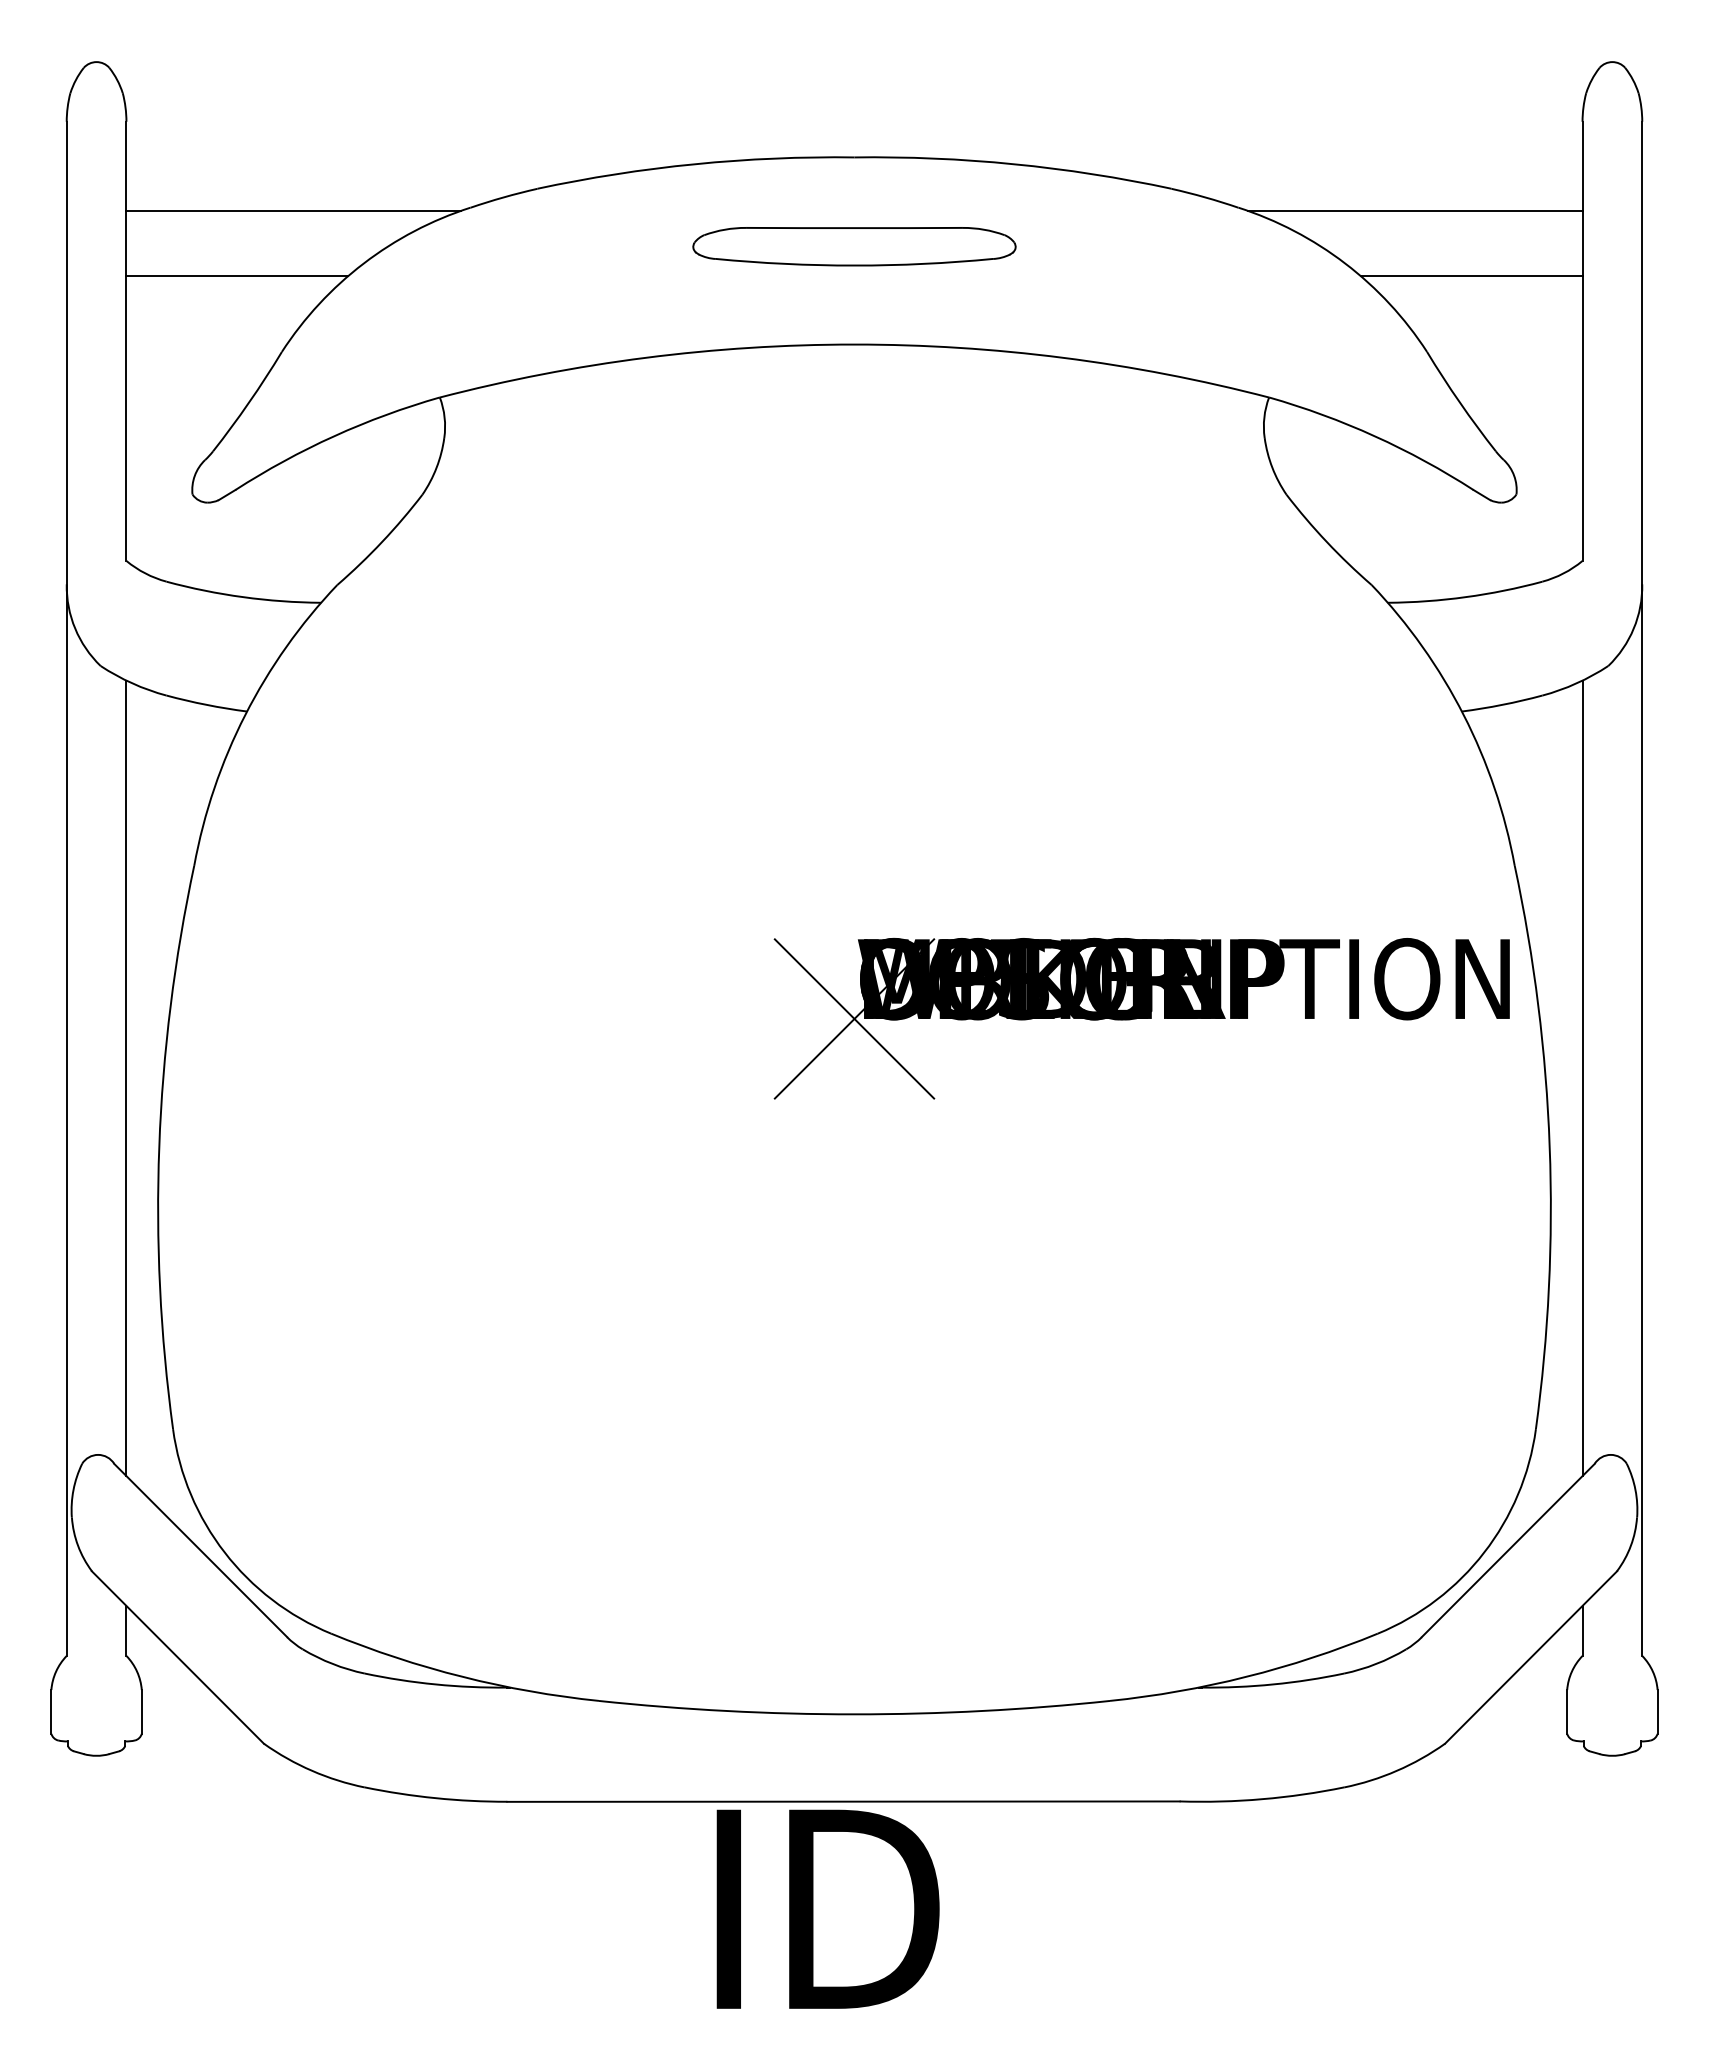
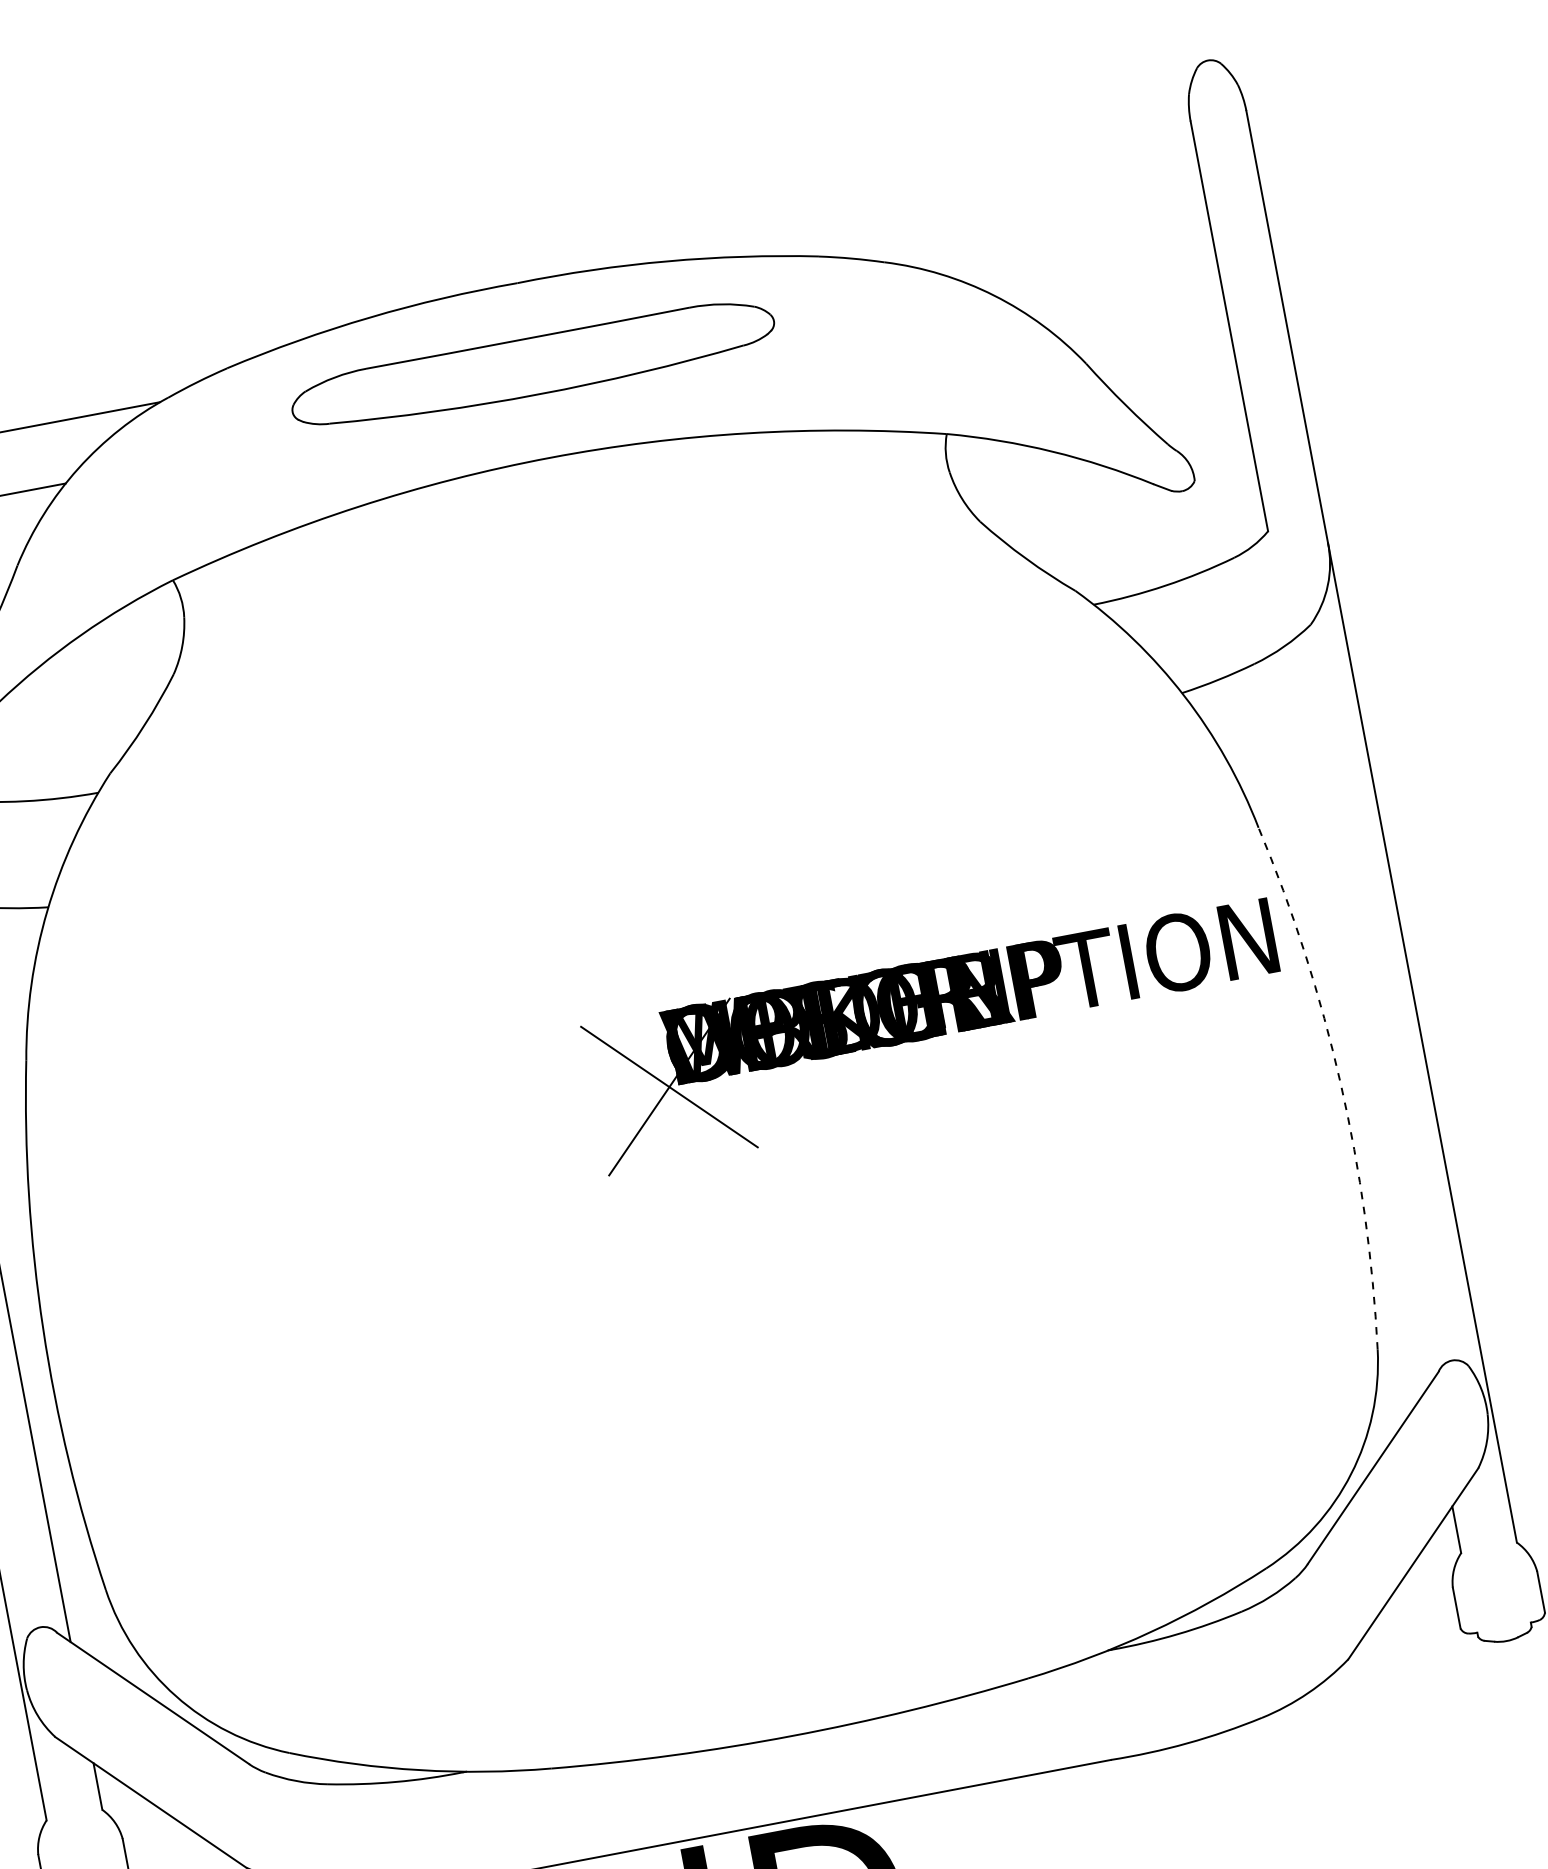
line: (1414, 210) -> (1049, 233), removed
part: (854, 246) -> (533, 366), size x1.6
line: (1471, 276) -> (1114, 285), removed
line: (1582, 1078) -> (1359, 1014), removed
arc: (1549, 1146) -> (1340, 1083), solid -> dashed

